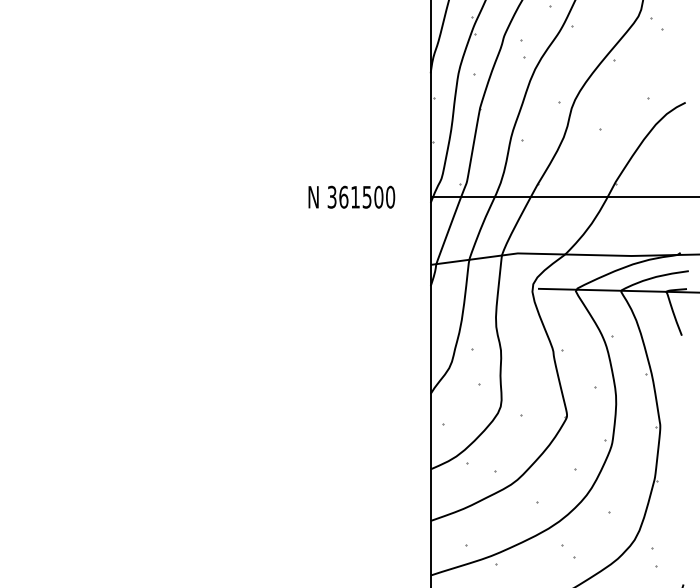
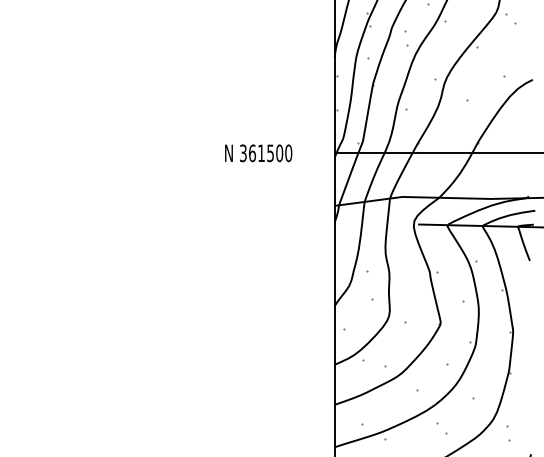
text: (351, 196) -> (258, 152), moved

